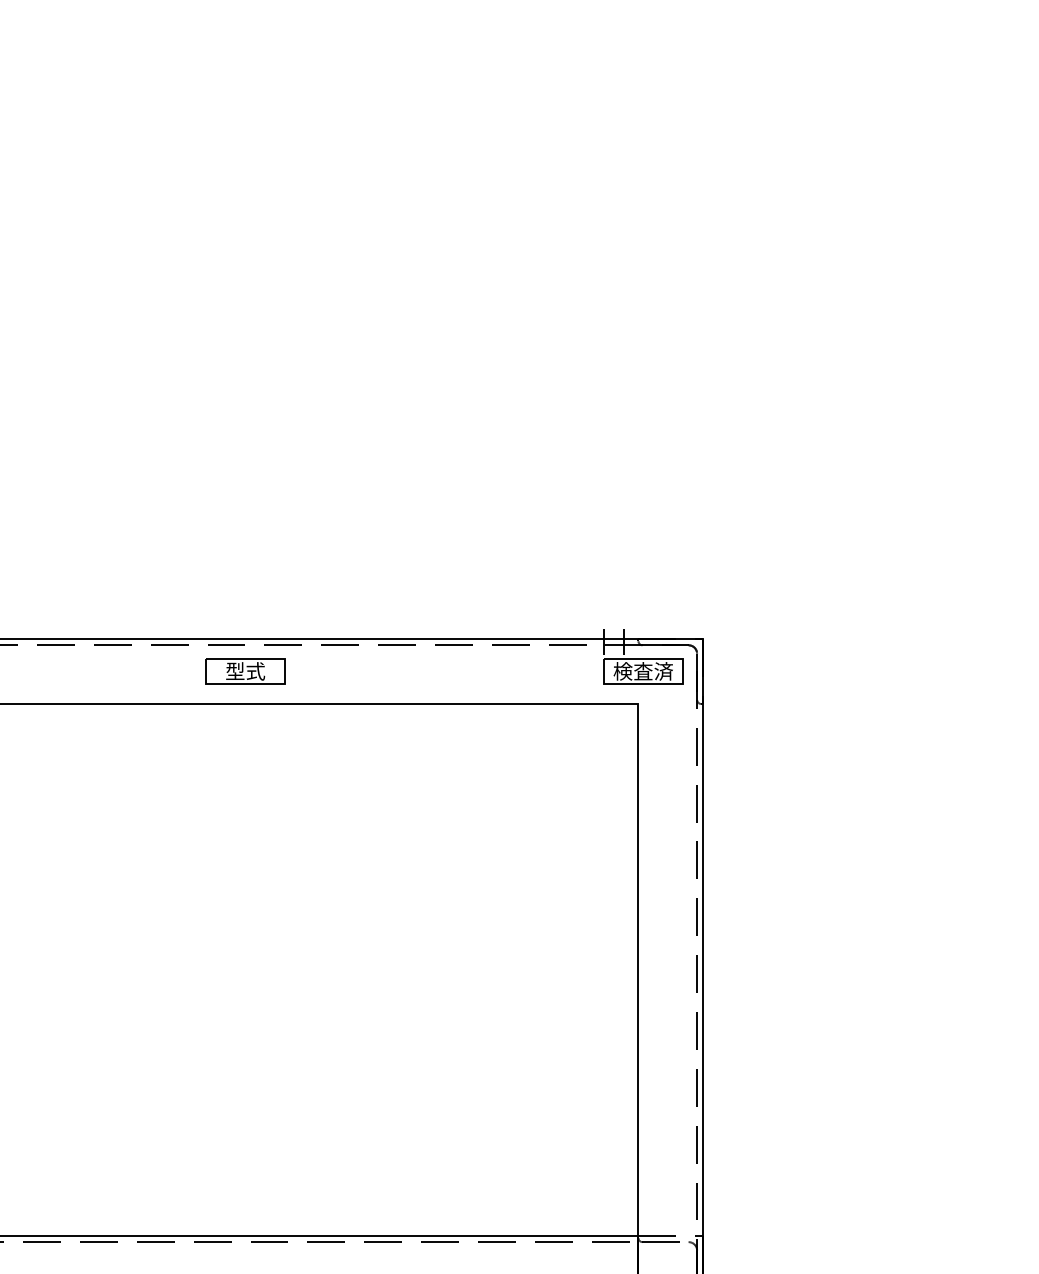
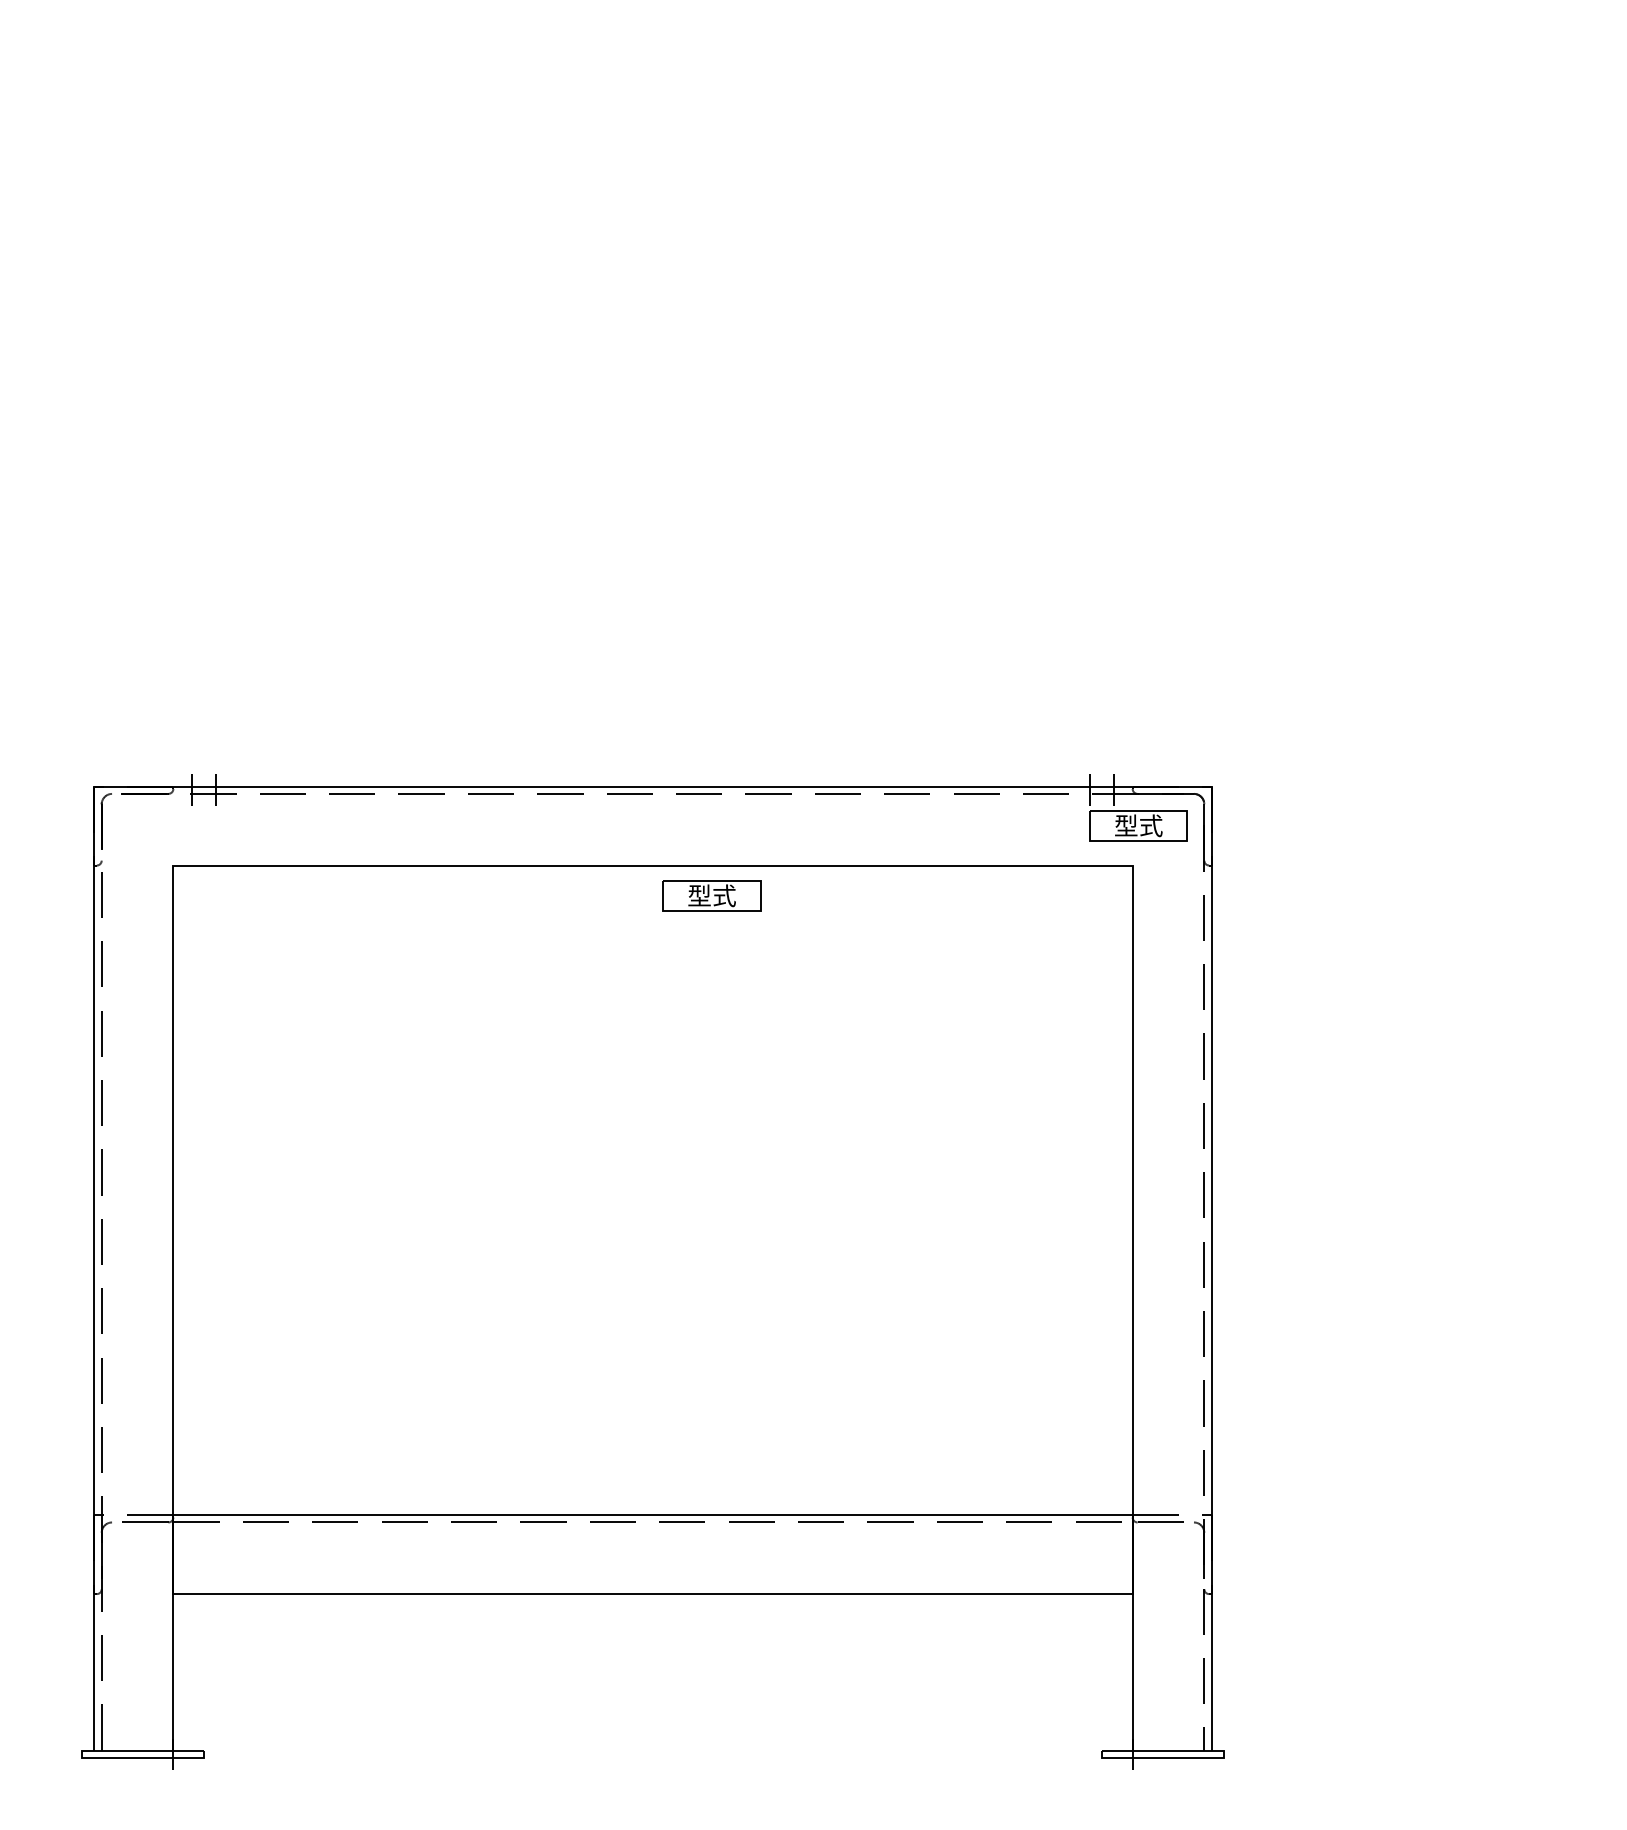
part: (245, 671) -> (711, 895), moved
text: (643, 671) -> (1138, 825), 検査済 -> 型式

